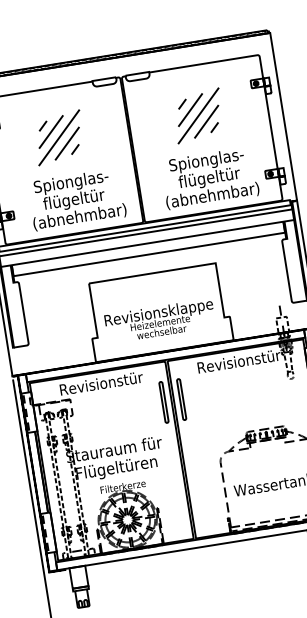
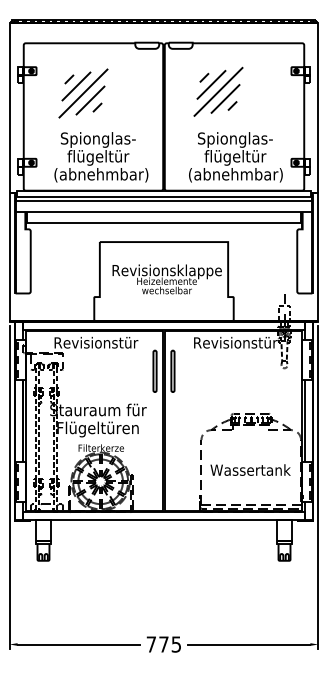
part: (198, 115) -> (218, 91), moved
part: (59, 137) -> (83, 93), moved
text: (159, 321) -> (166, 279), moved

